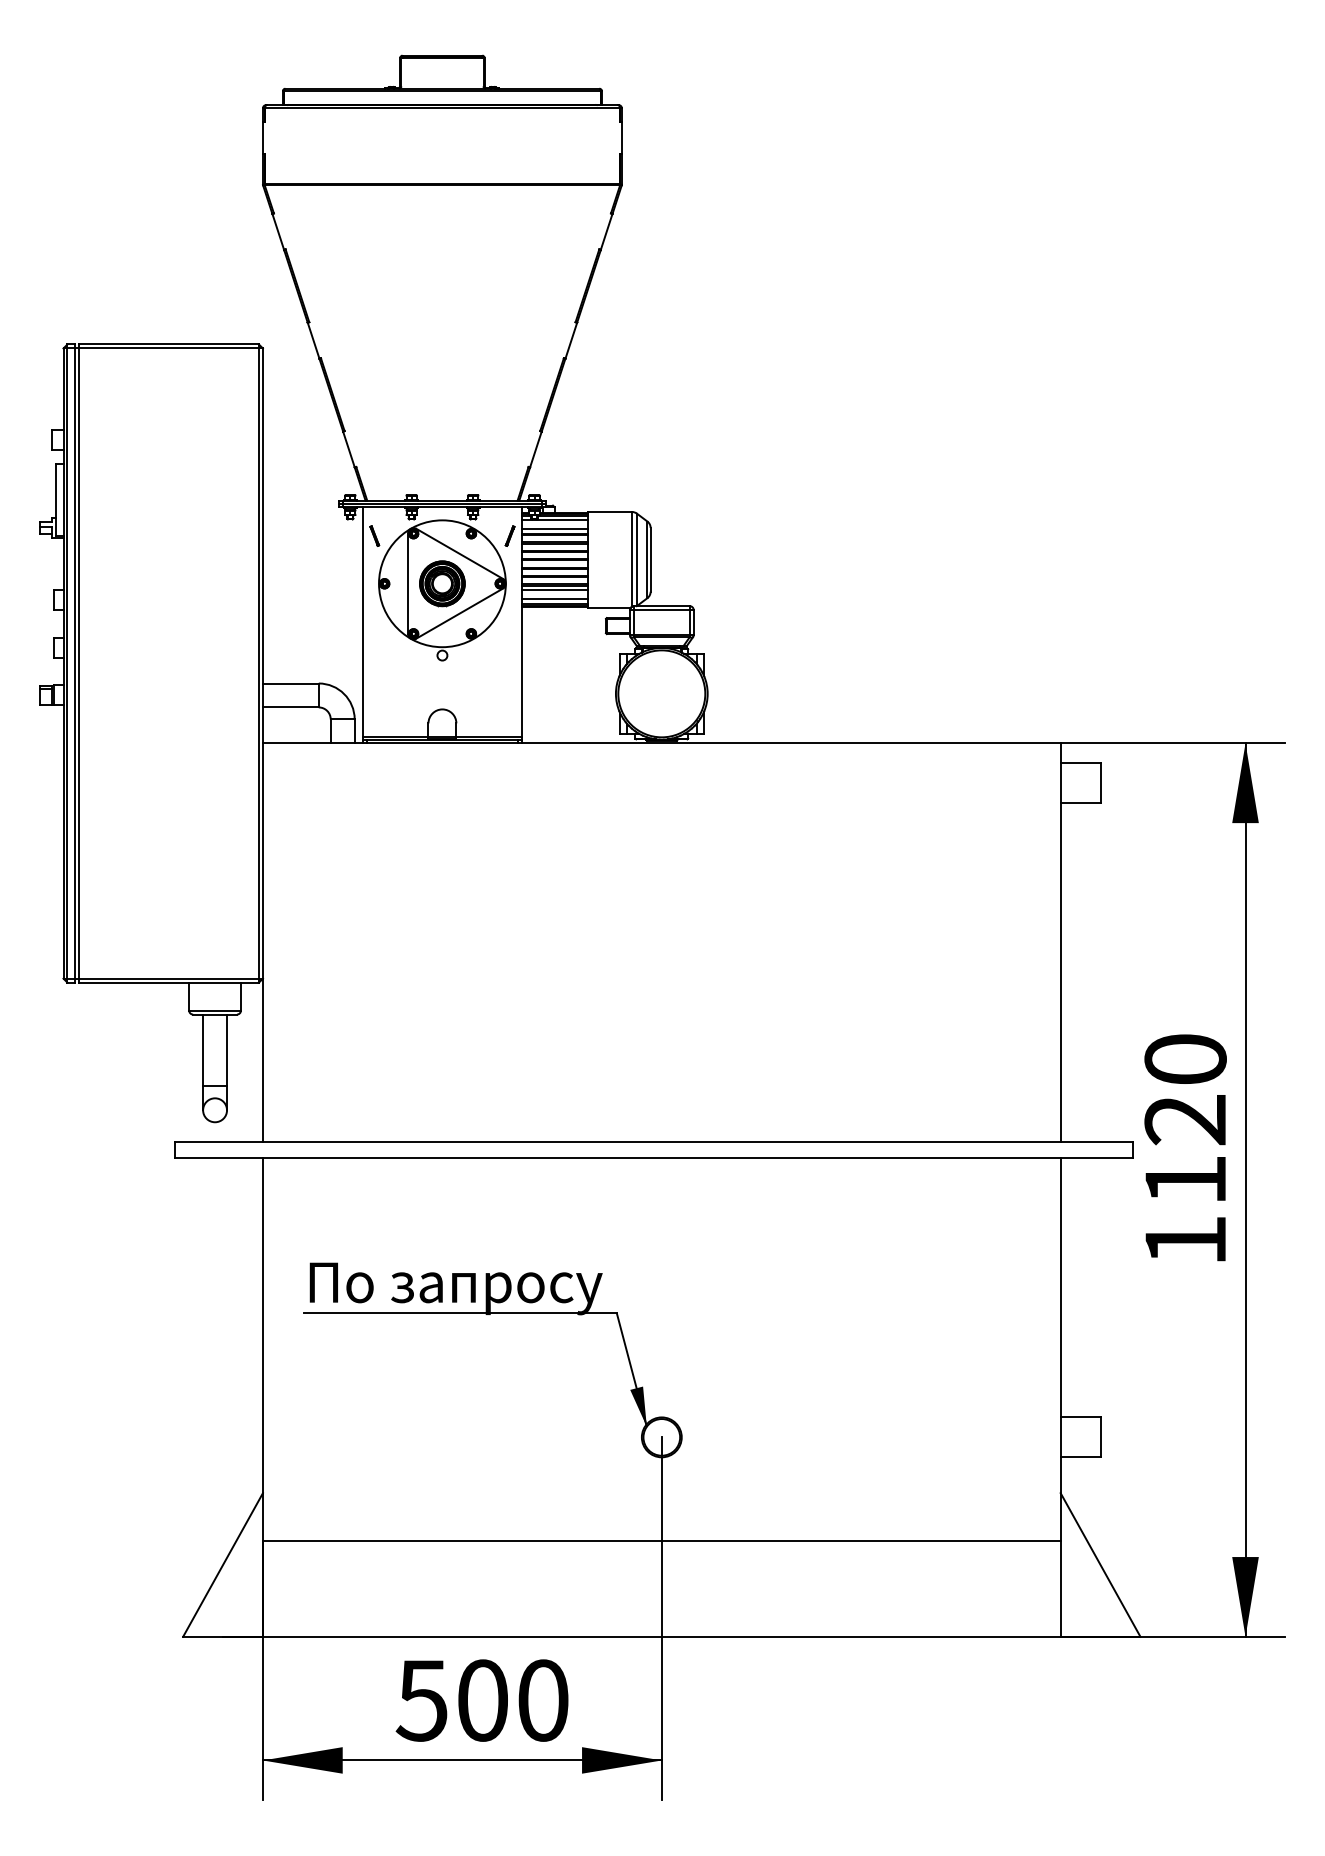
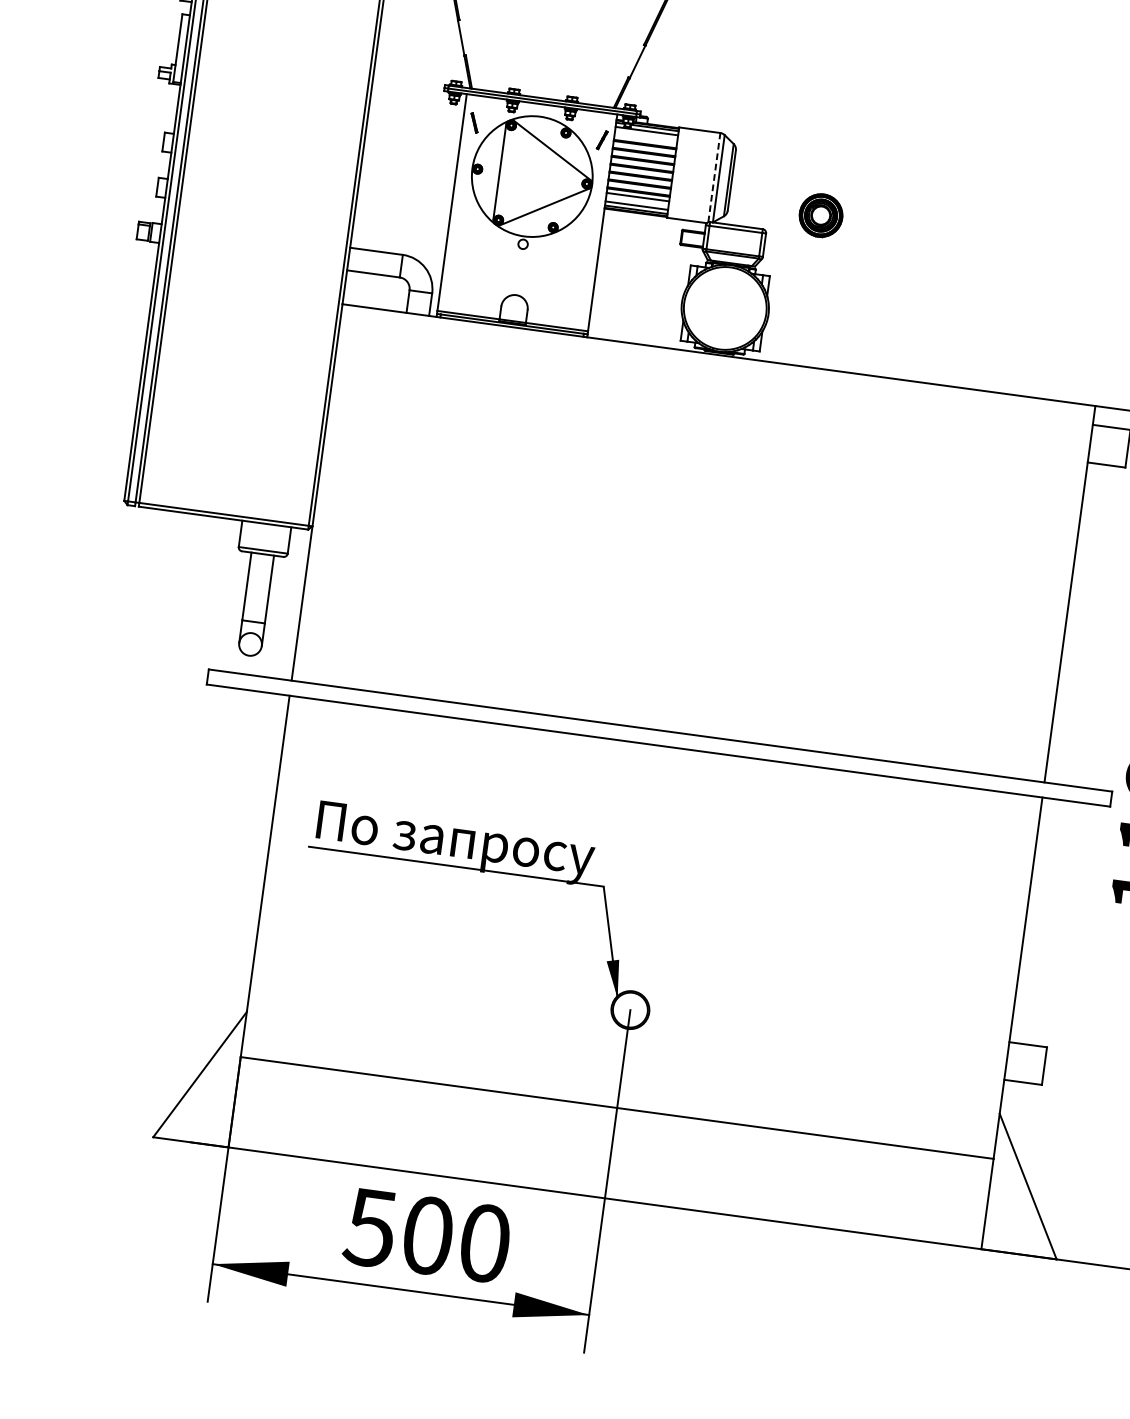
line: (555, 529) -> (645, 139), removed
line: (632, 558) -> (714, 176), solid -> dashed
part: (442, 583) -> (821, 215), moved

